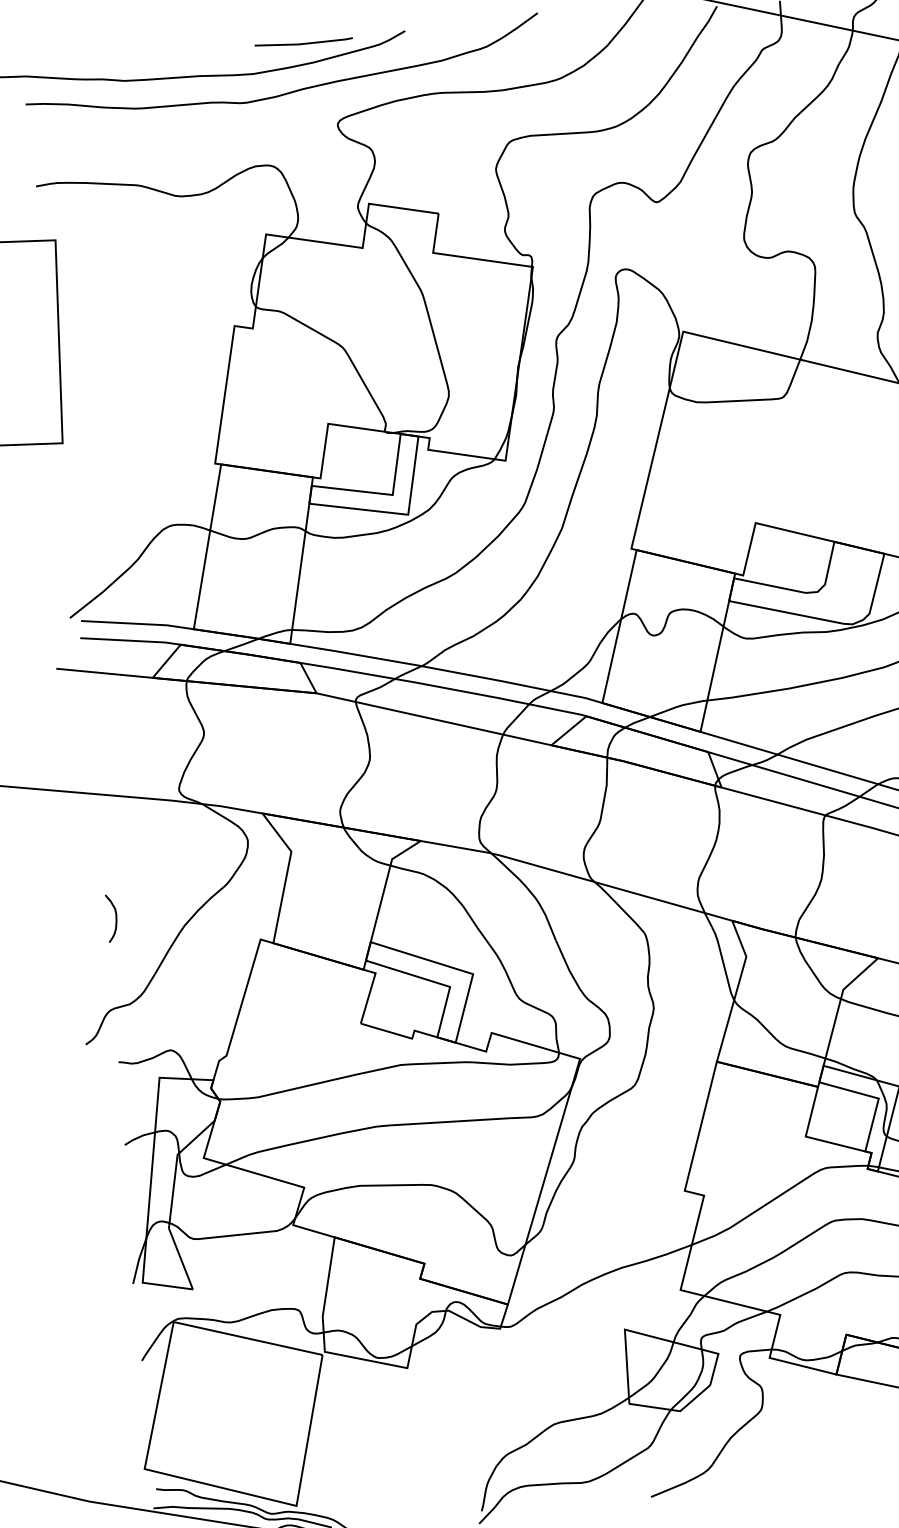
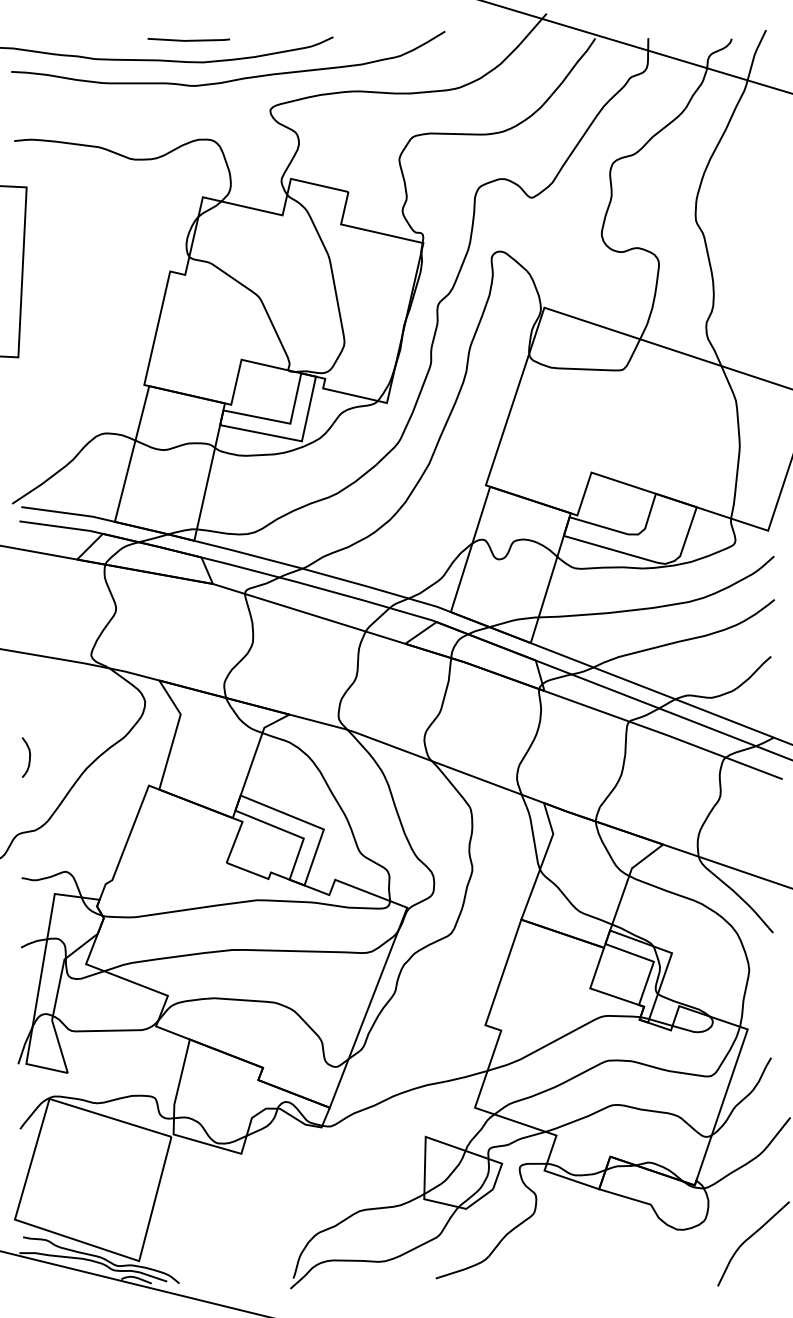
line: (303, 42) -> (188, 39), moved

